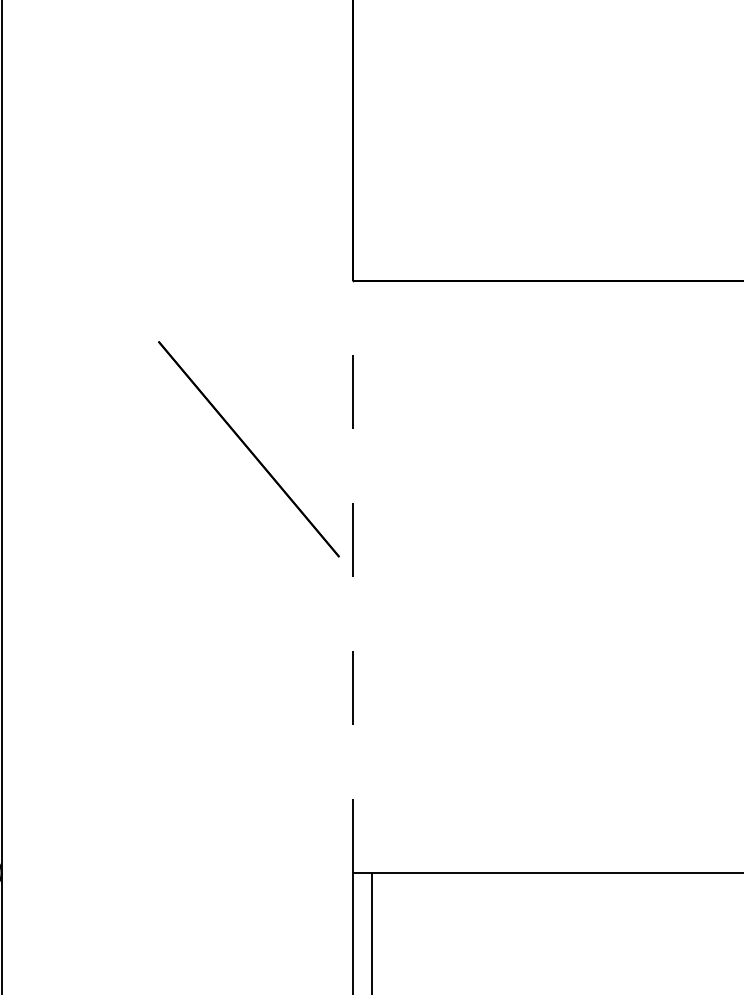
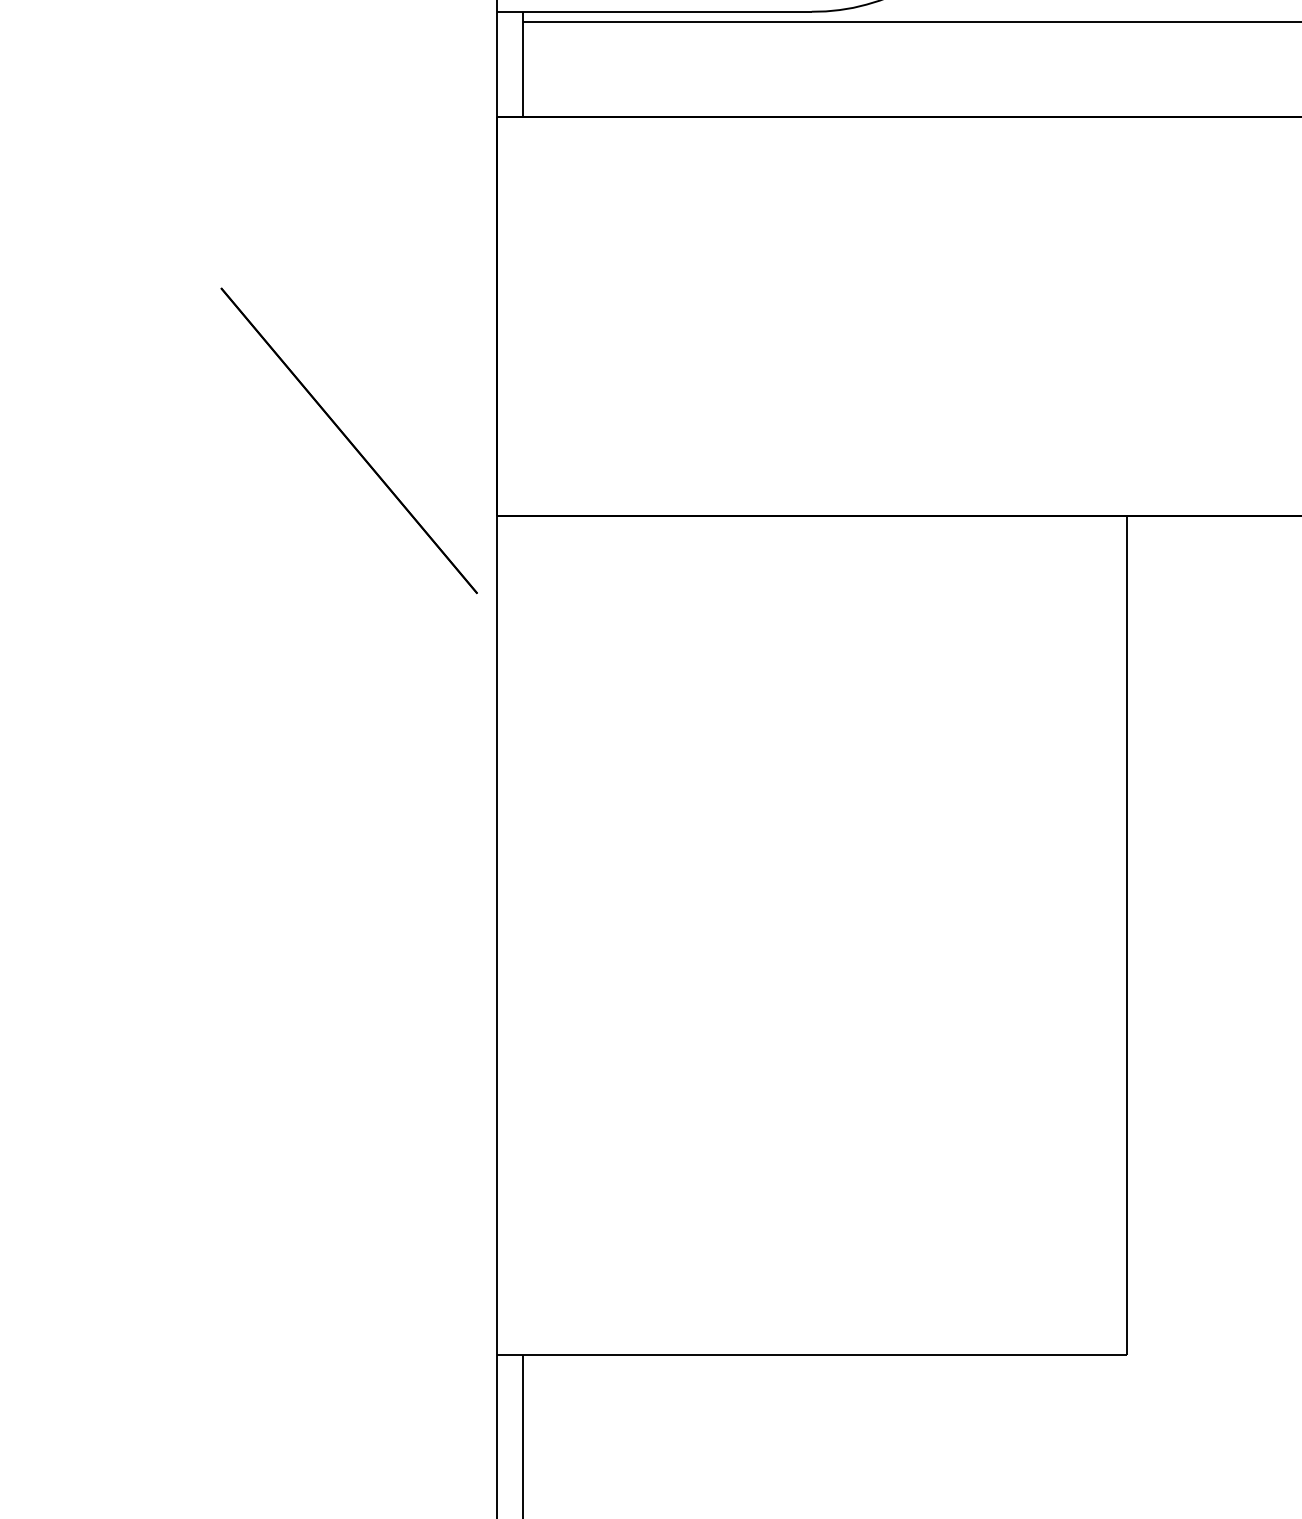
line: (248, 449) -> (348, 440), moved
line: (352, 576) -> (496, 935), dashed -> solid

